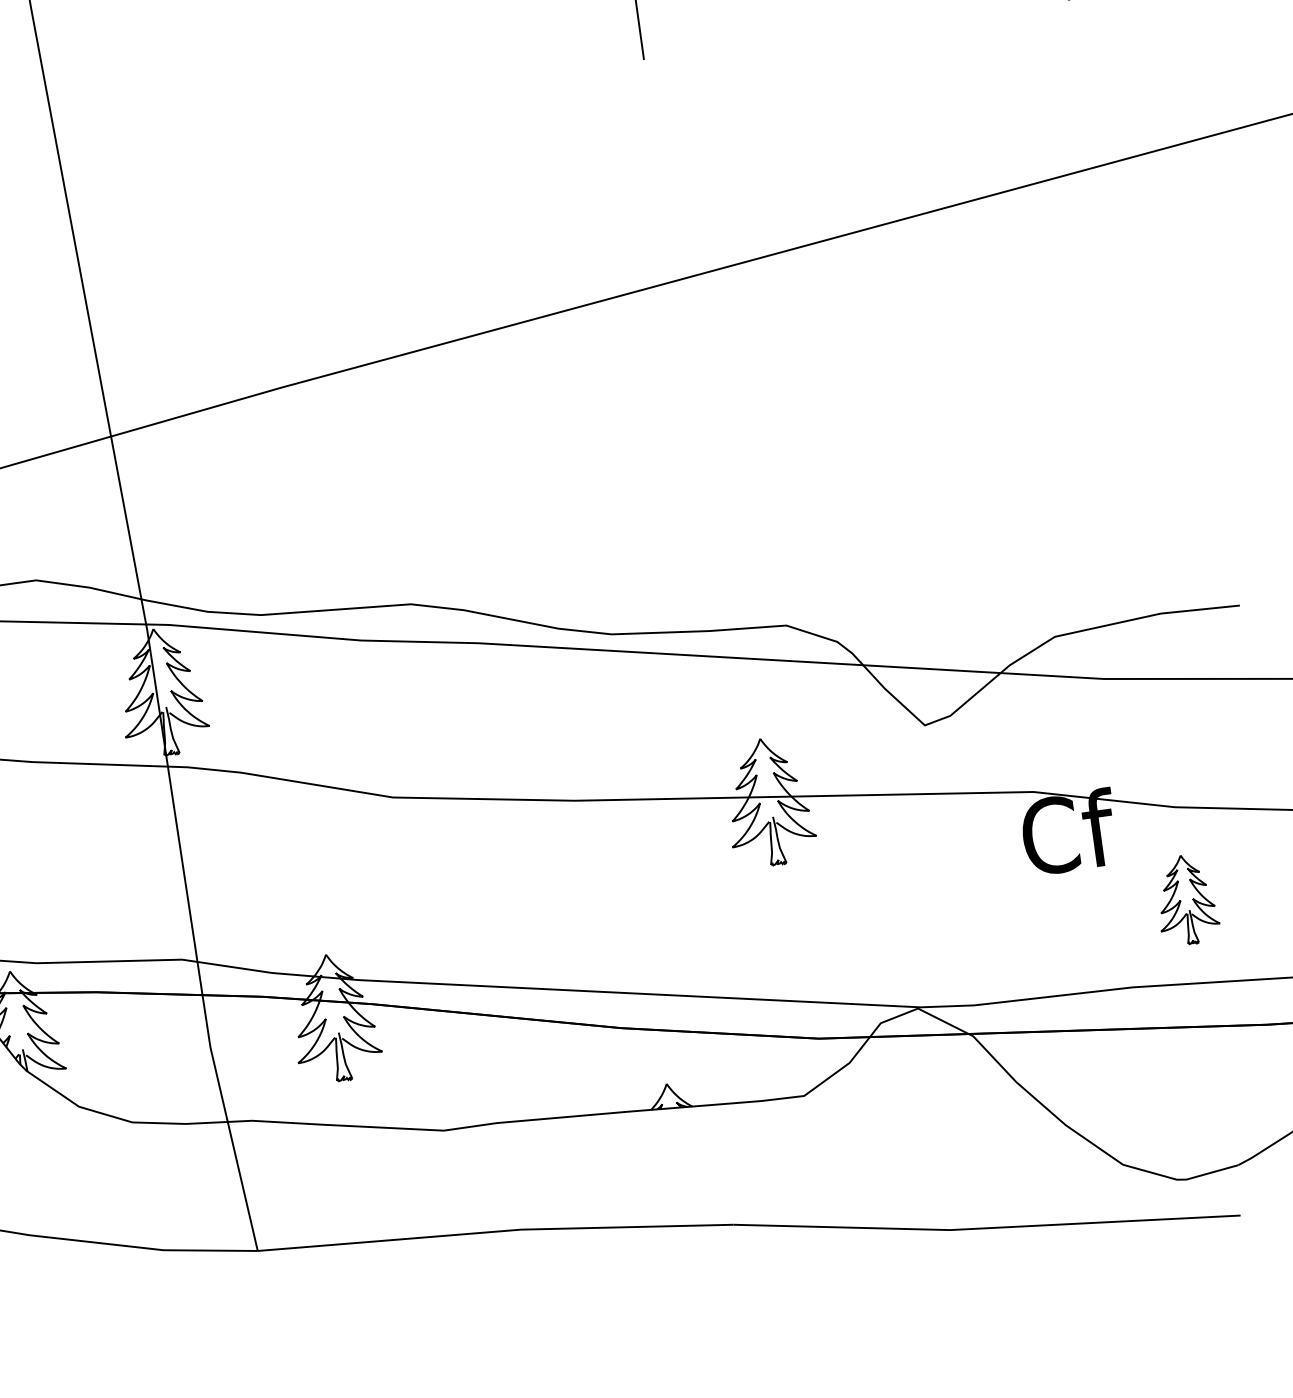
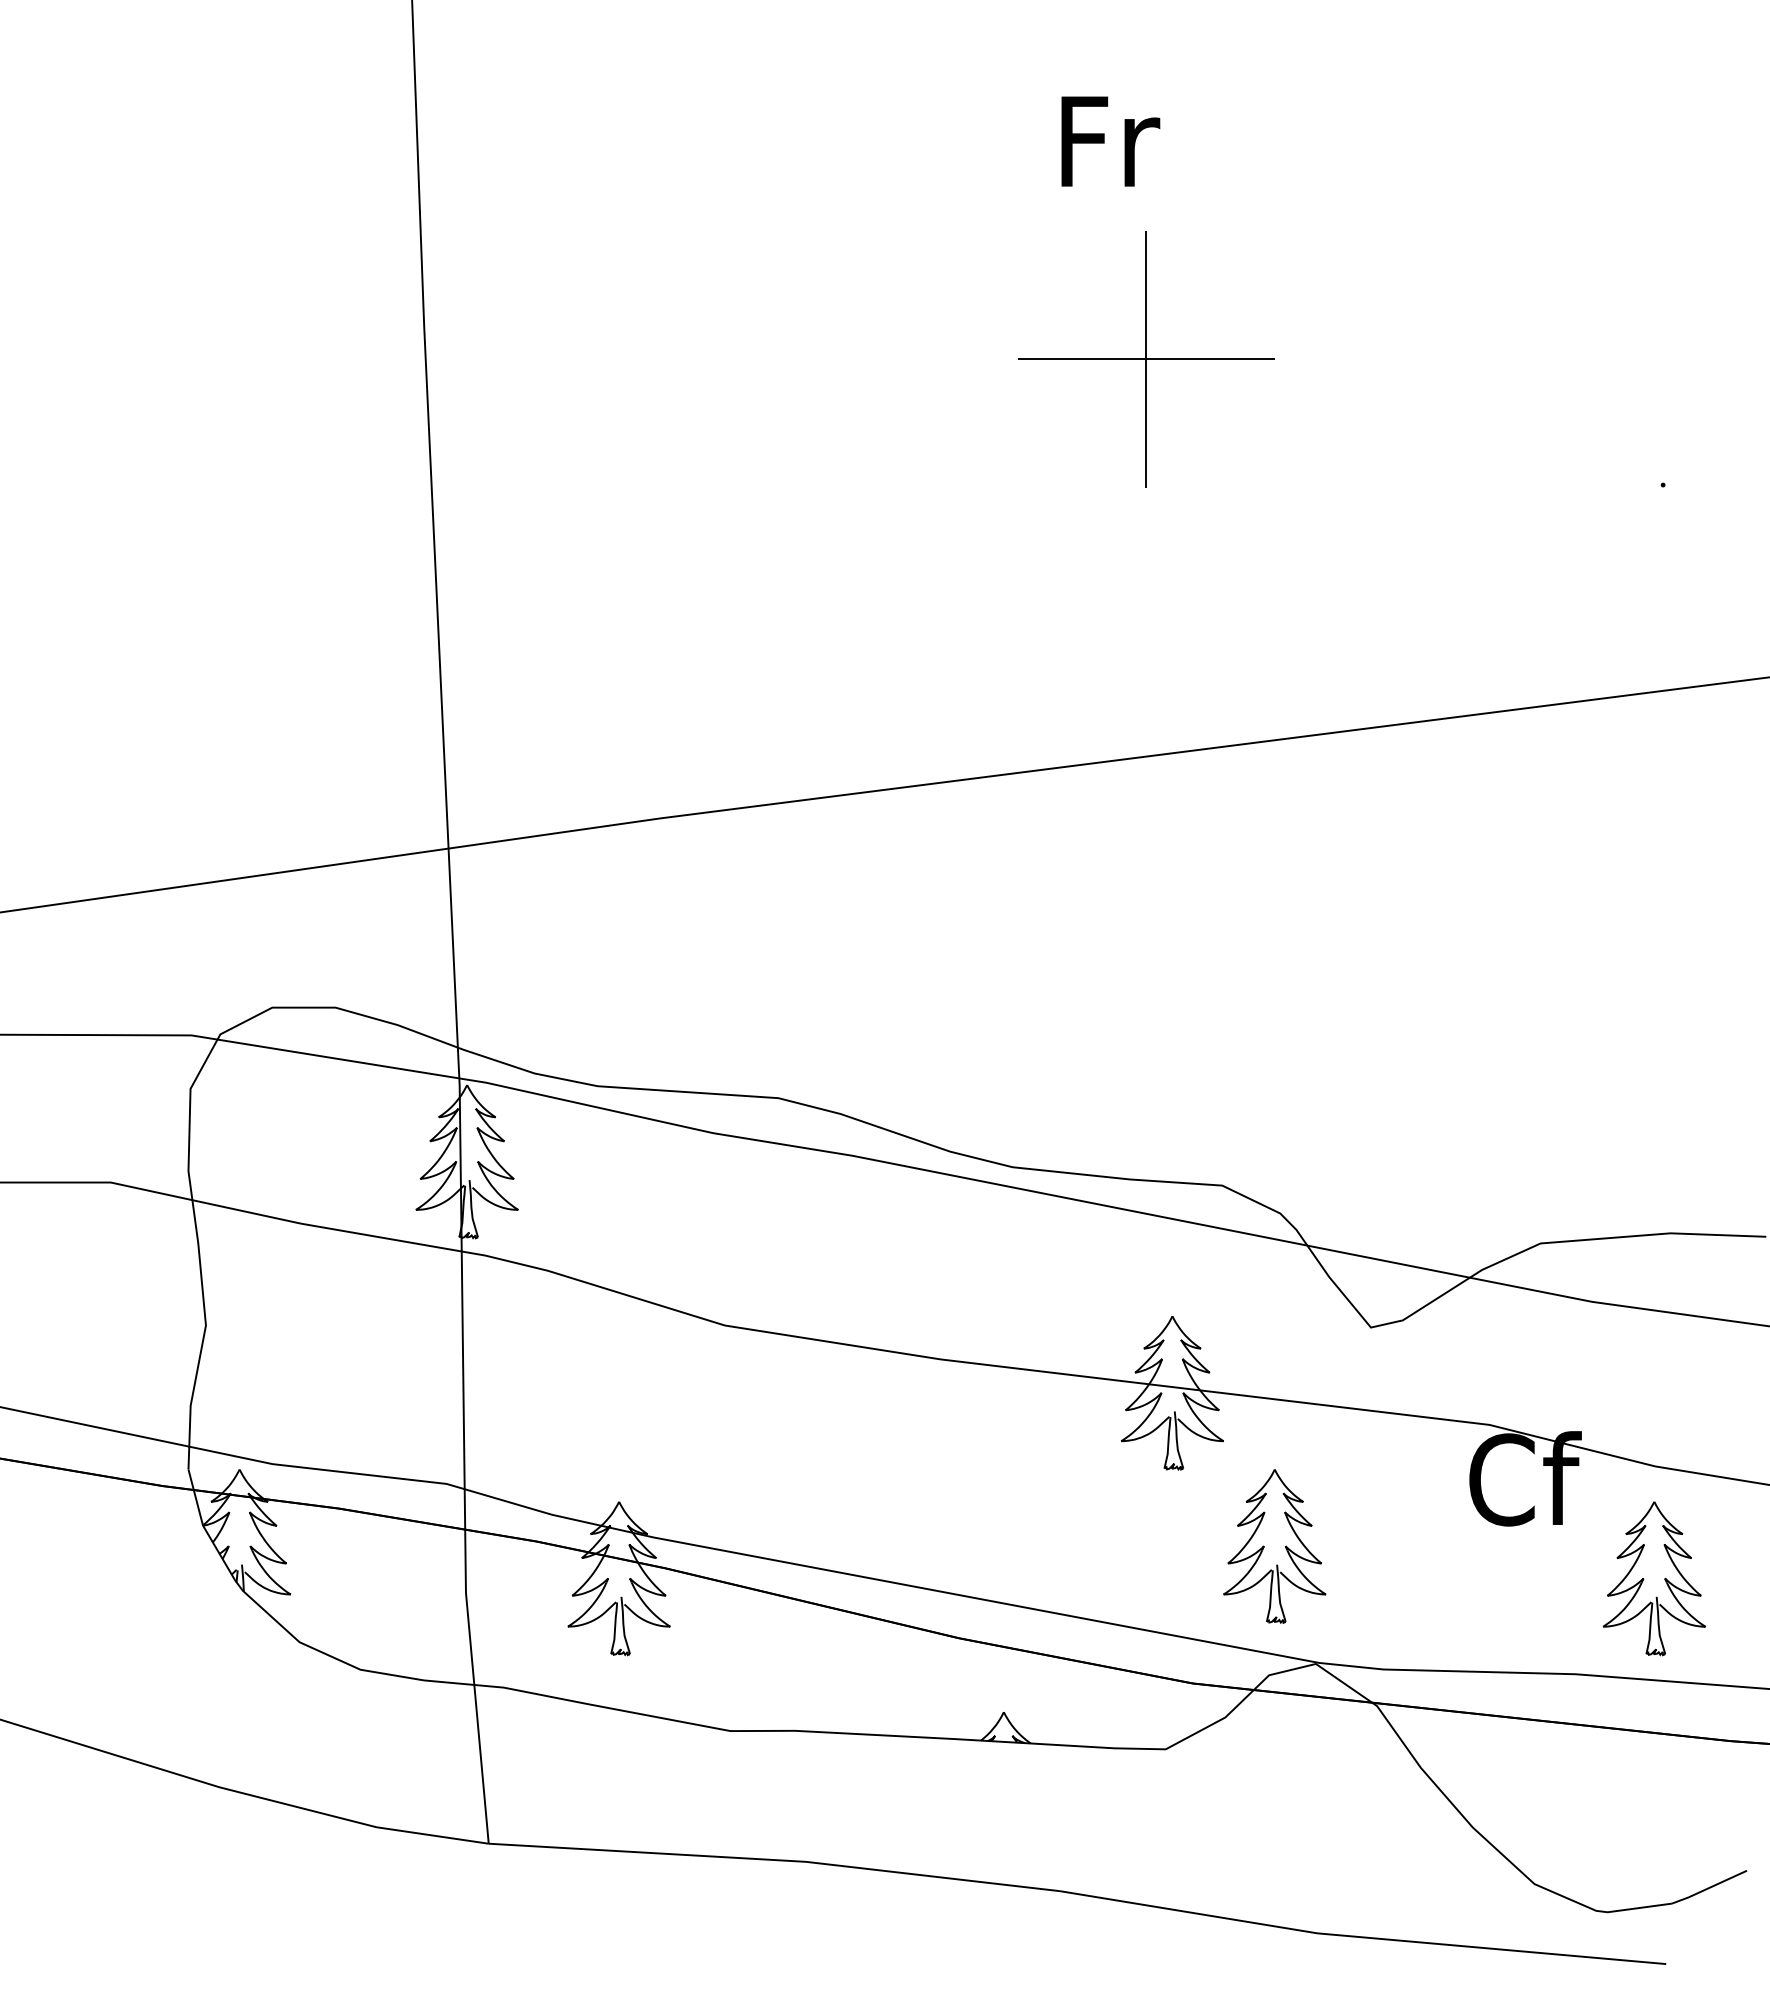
part: (1186, 899) -> (1653, 1578), size x1.43
part: (870, 916) -> (1274, 1546), added

